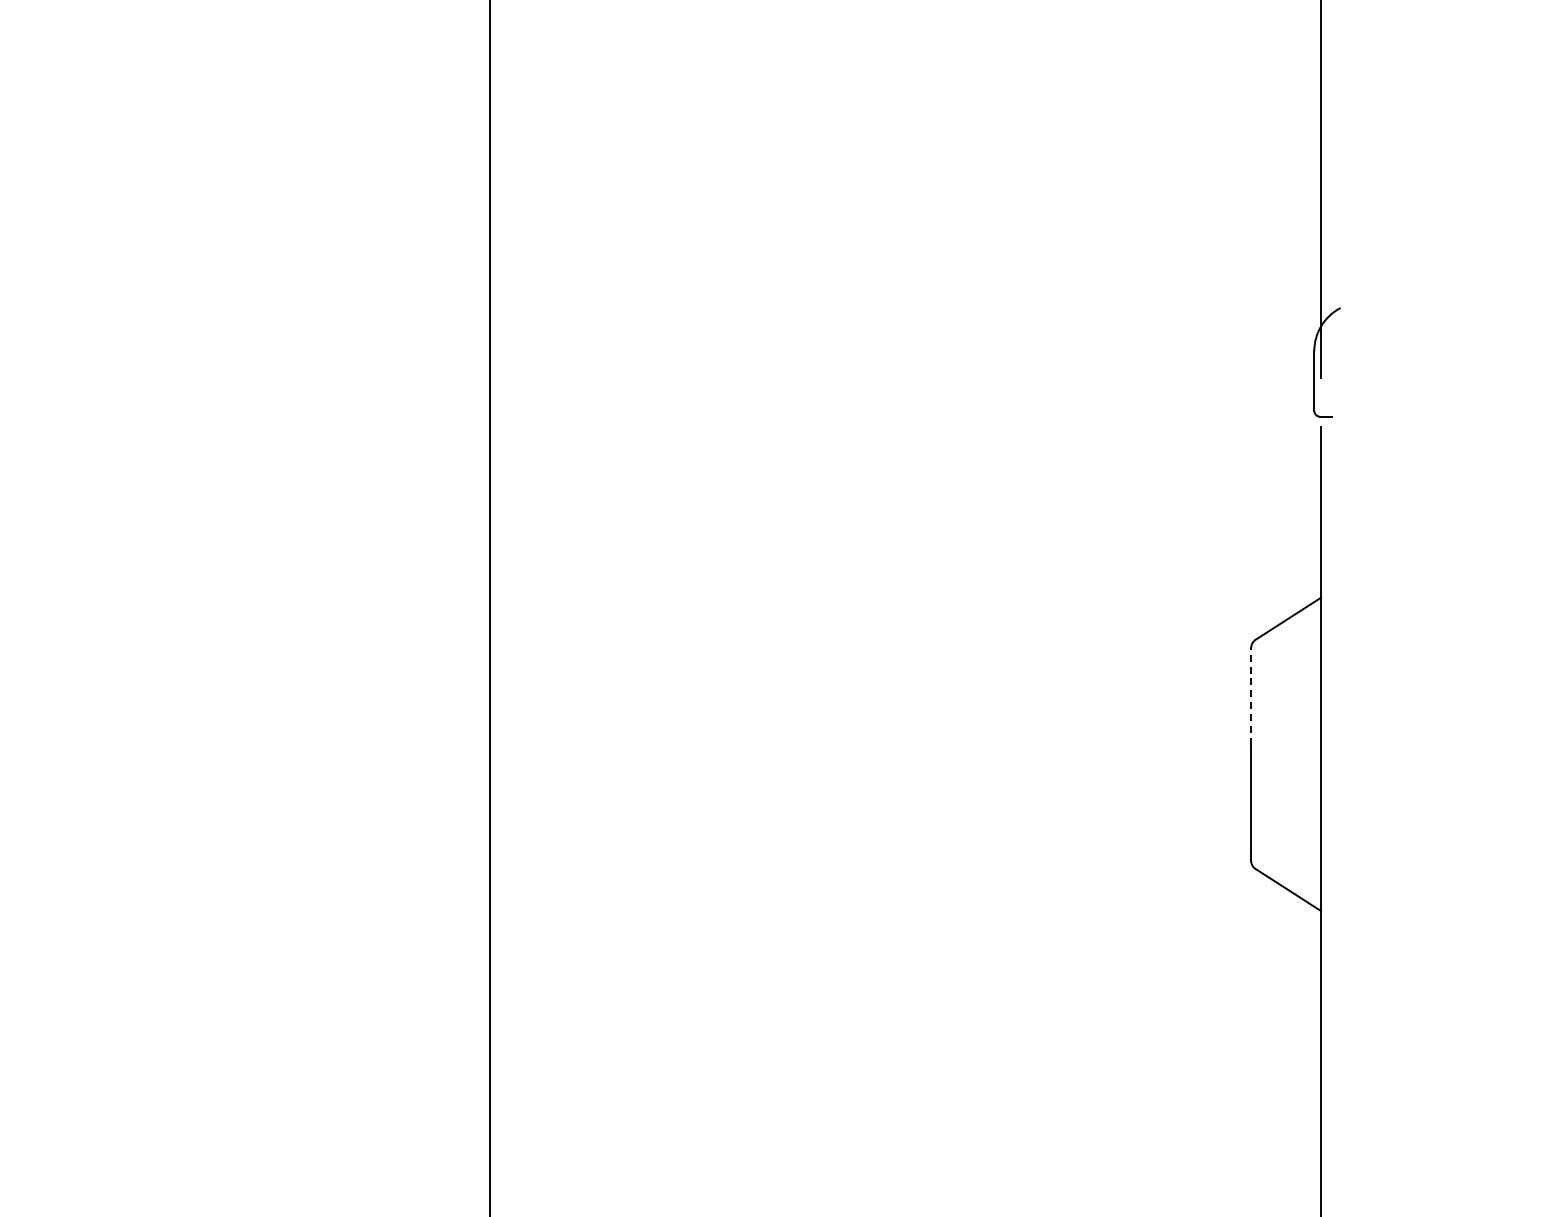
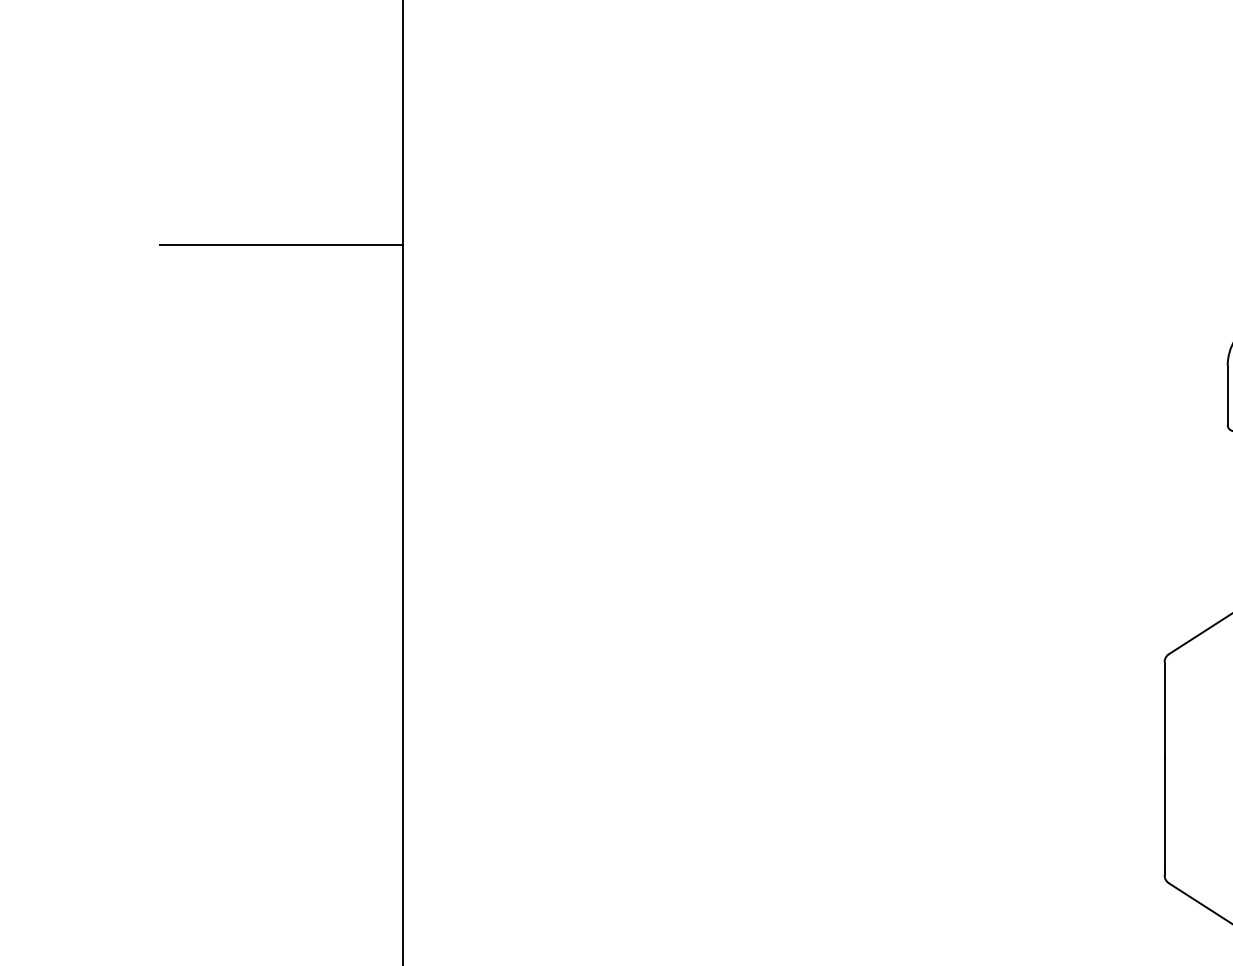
line: (367, 231) -> (280, 245), added
line: (1251, 695) -> (1164, 709), dashed -> solid

